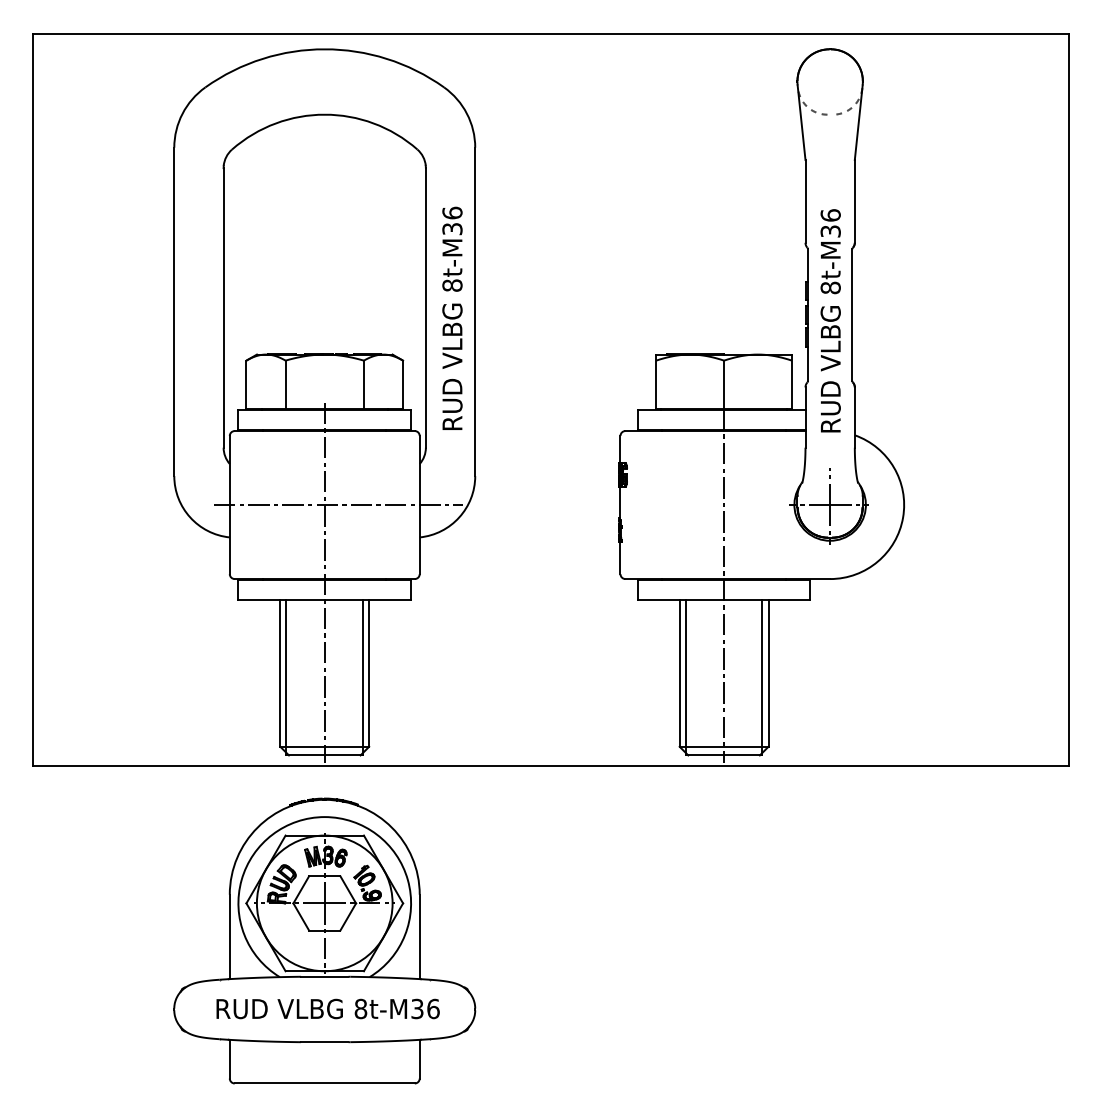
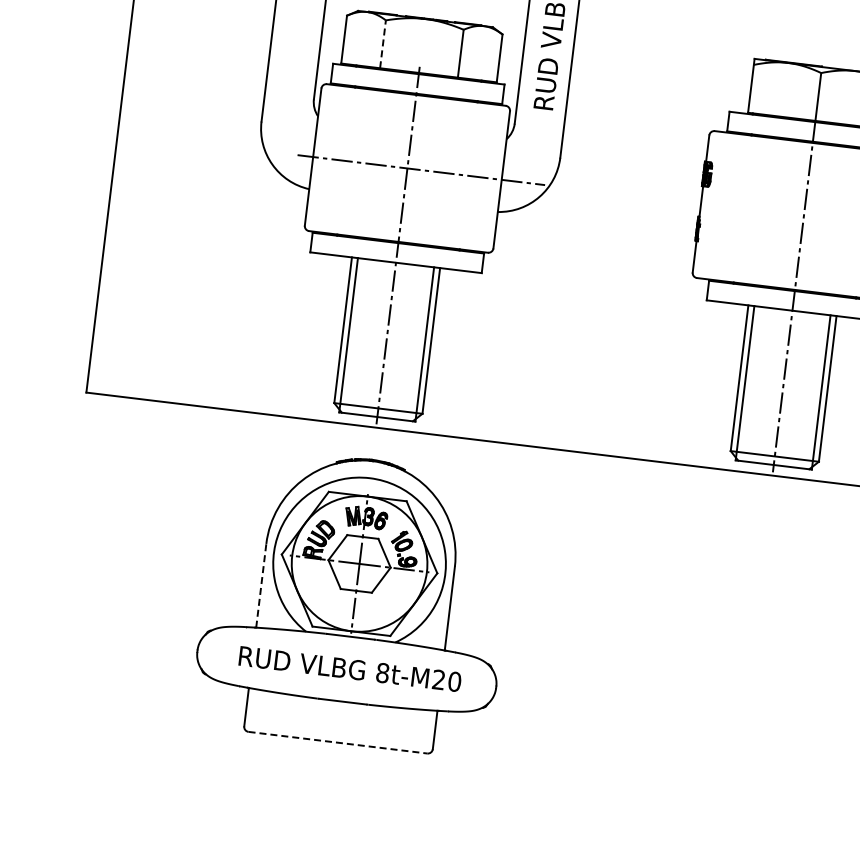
line: (285, 384) -> (382, 44), solid -> dashed
line: (229, 936) -> (261, 585), solid -> dashed
text: (425, 1008) -> (446, 680), 8t-M36 -> 8t-M20
line: (325, 1083) -> (338, 742), solid -> dashed

